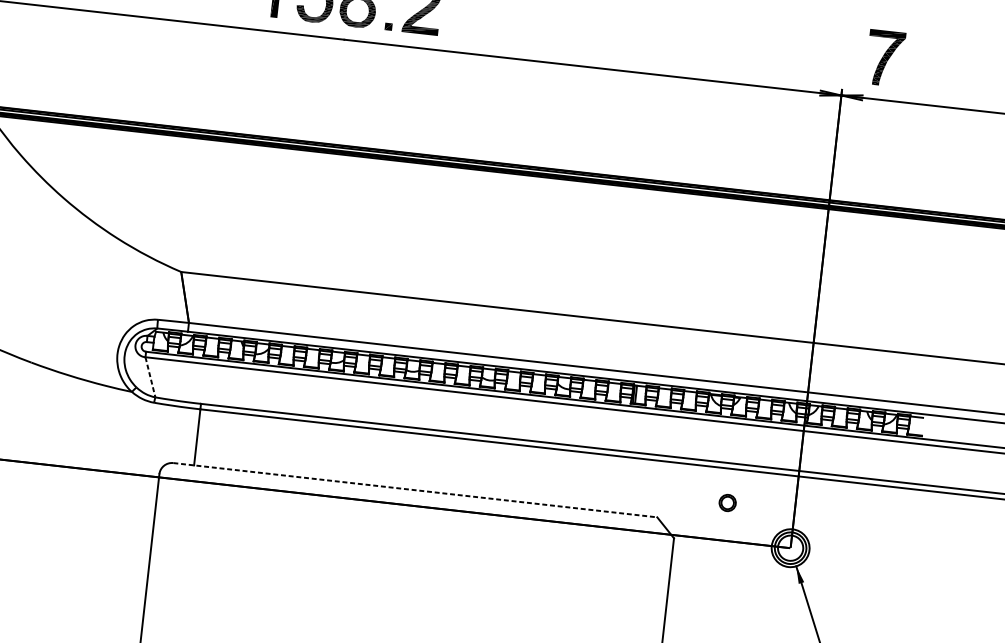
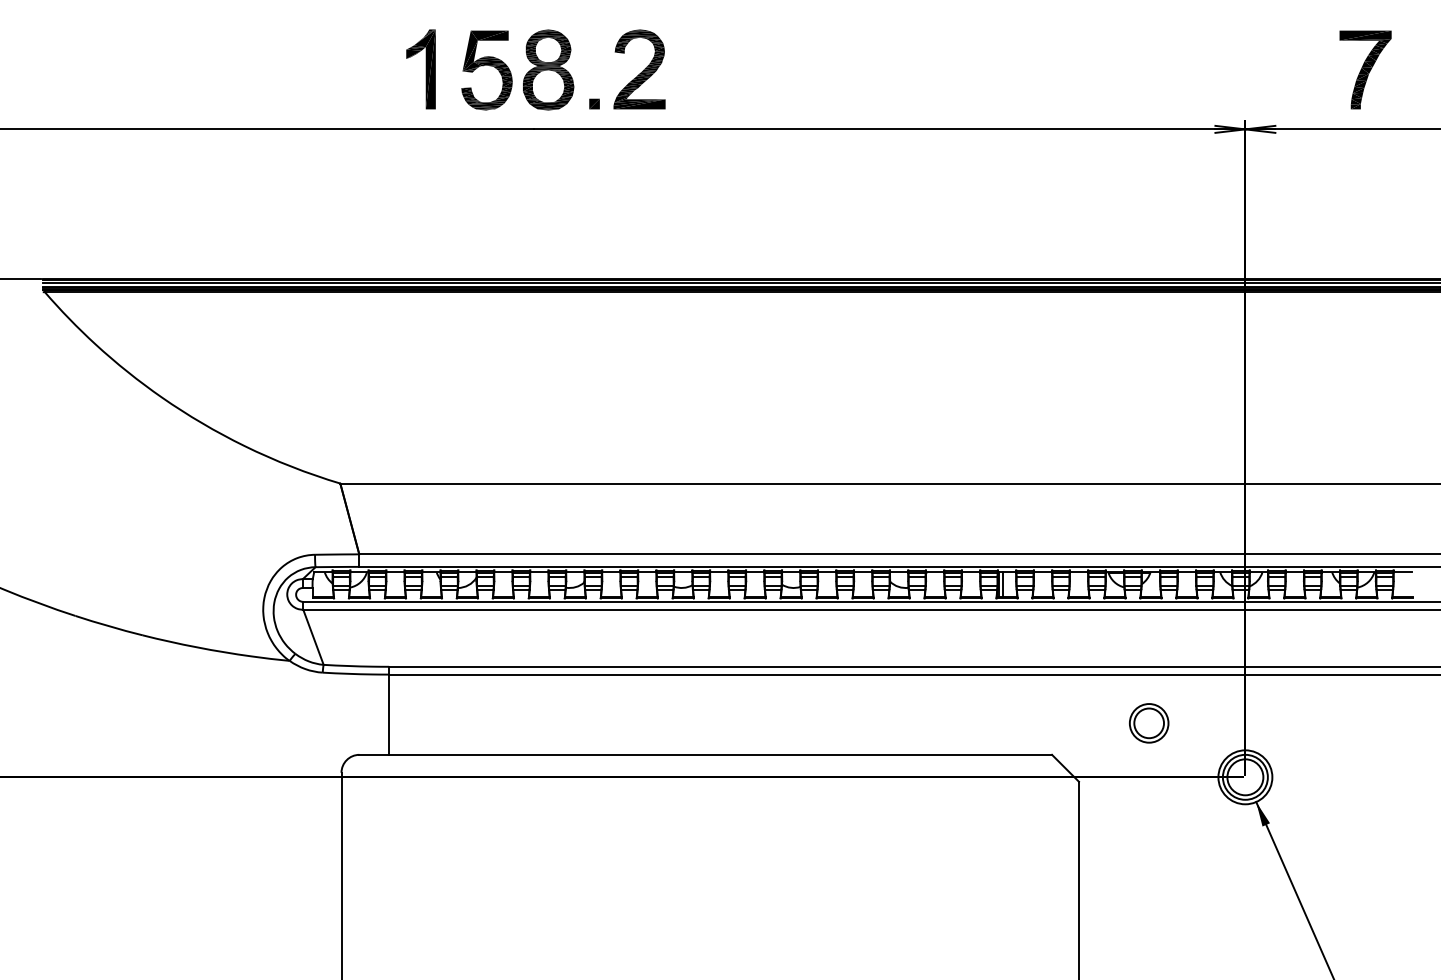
part: (885, 58) -> (1365, 69), moved
line: (150, 377) -> (313, 637), dashed -> solid
line: (415, 490) -> (706, 754), dashed -> solid
part: (727, 503) -> (1149, 723), size x1.67

